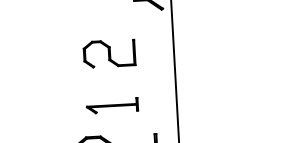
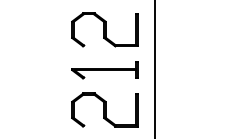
part: (108, 53) -> (104, 29), size x1.67
part: (111, 106) -> (104, 70), size x1.67

